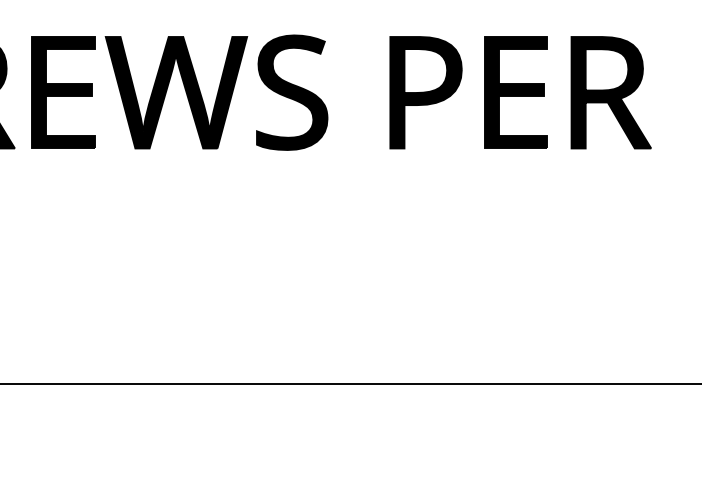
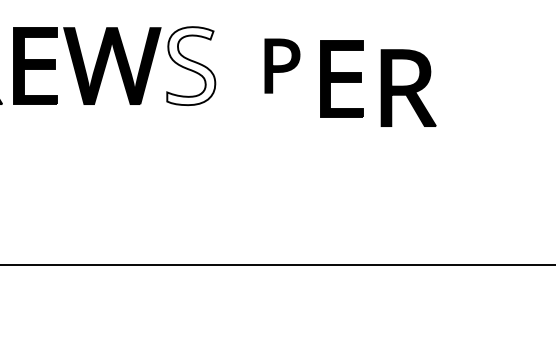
part: (426, 91) -> (282, 65), size x0.7
part: (515, 91) -> (341, 78), moved
part: (610, 91) -> (408, 87), moved
fill: (292, 93) -> (191, 66), removed

